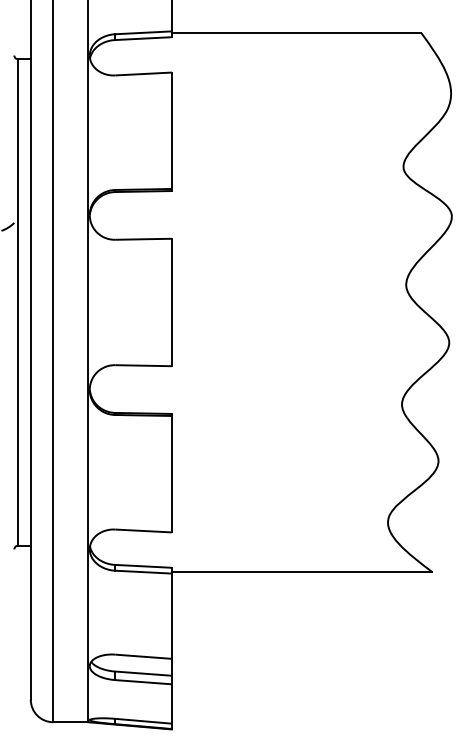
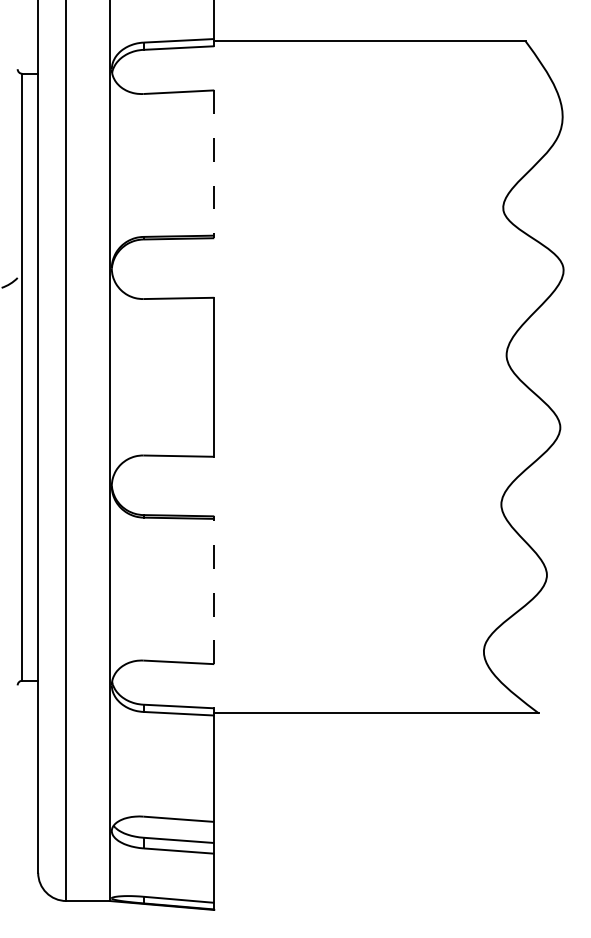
line: (171, 132) -> (213, 165), solid -> dashed
line: (171, 472) -> (213, 589), solid -> dashed

